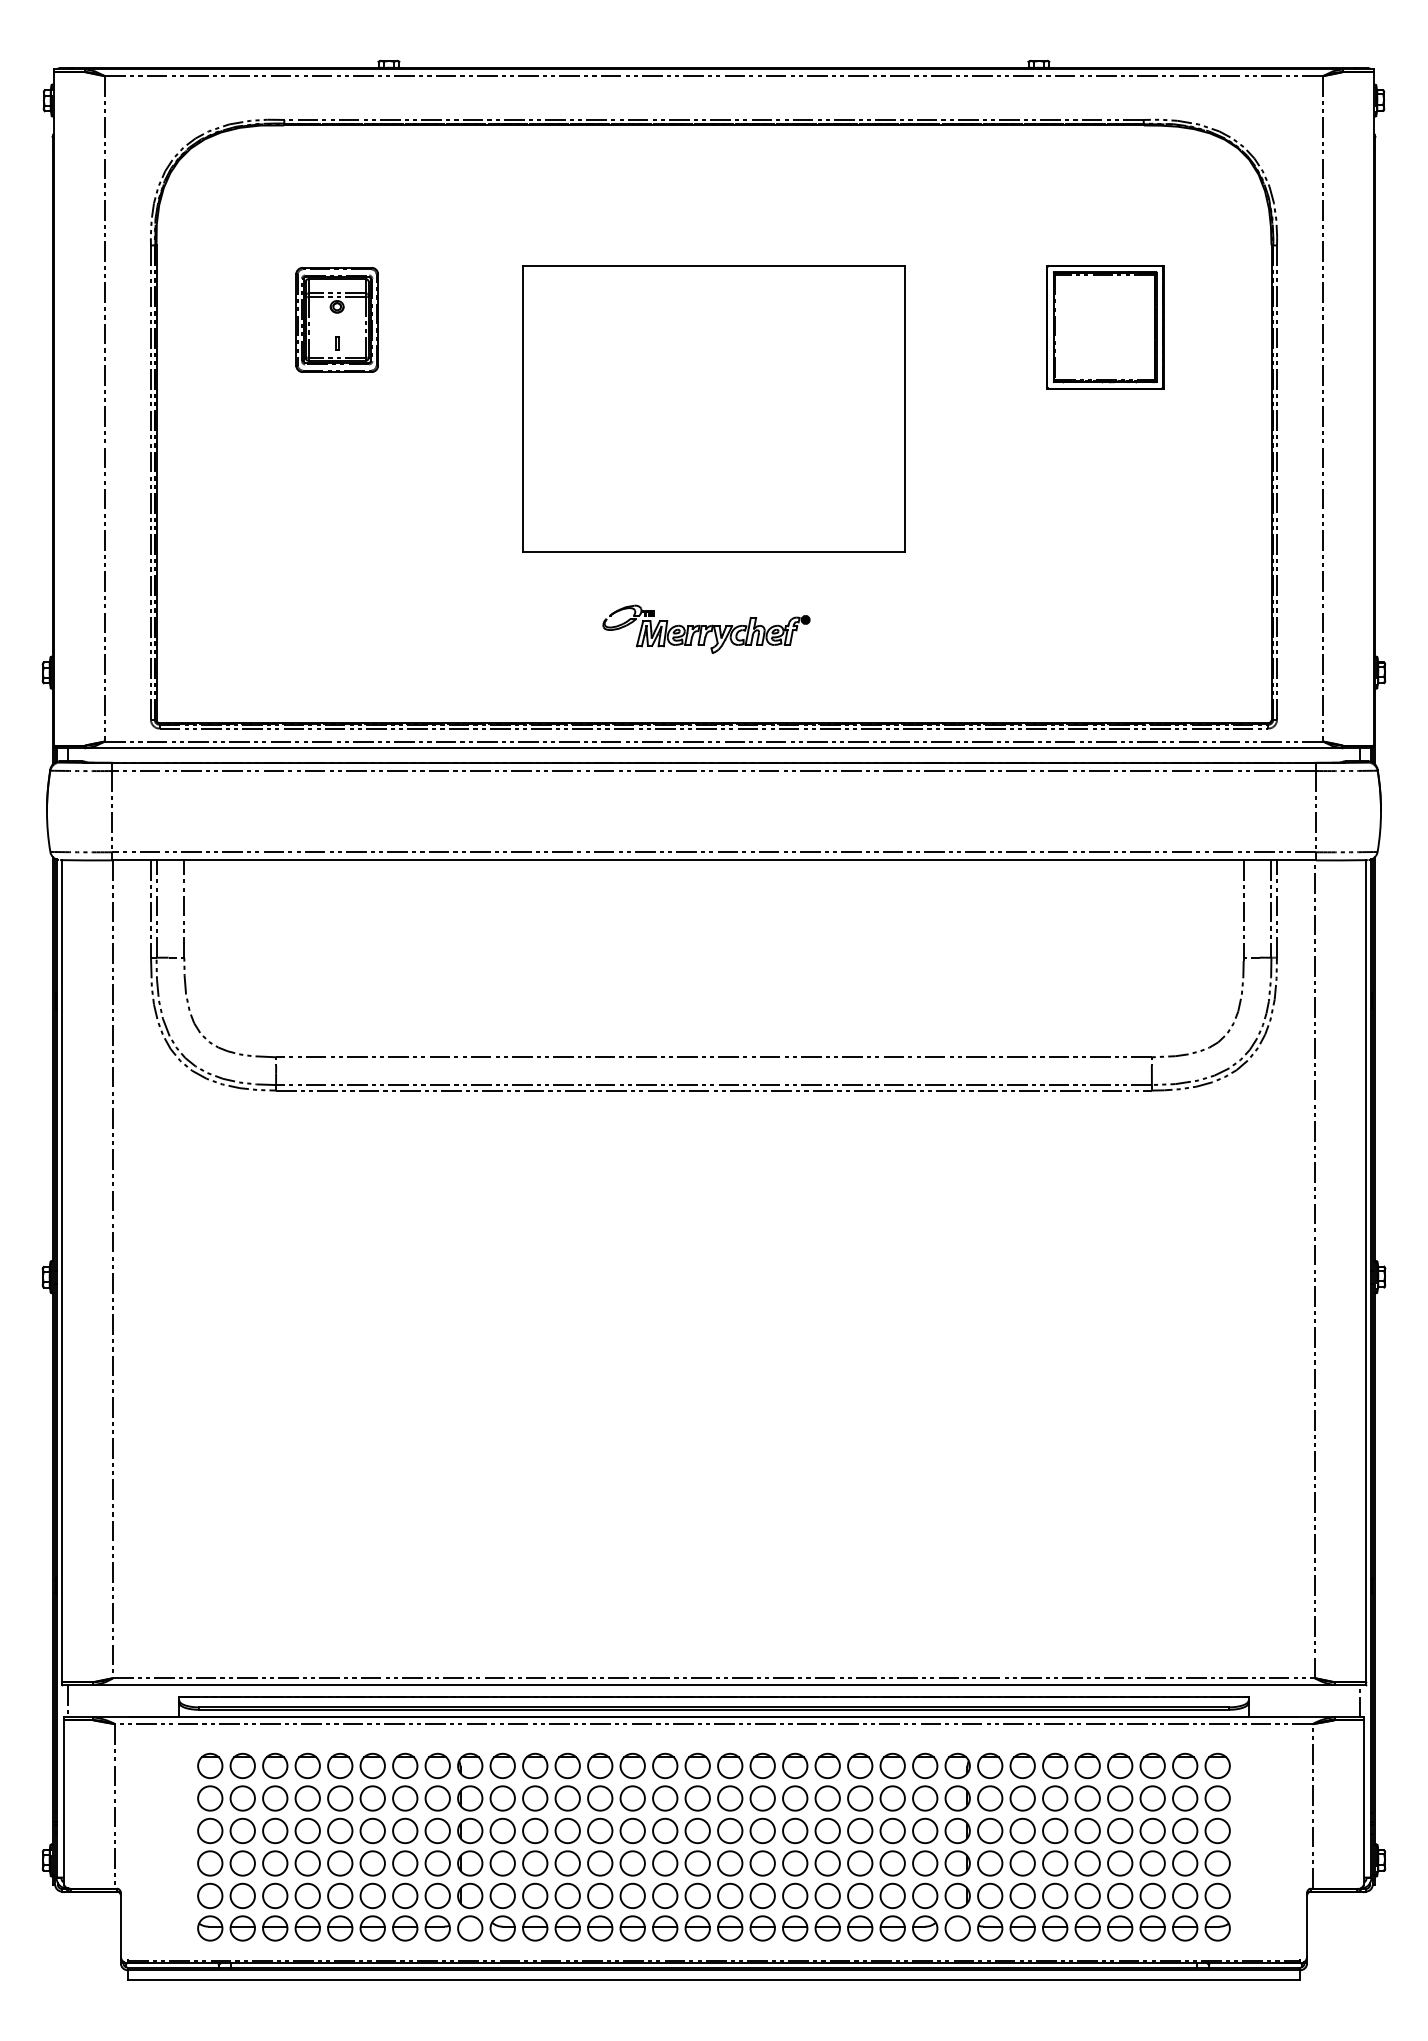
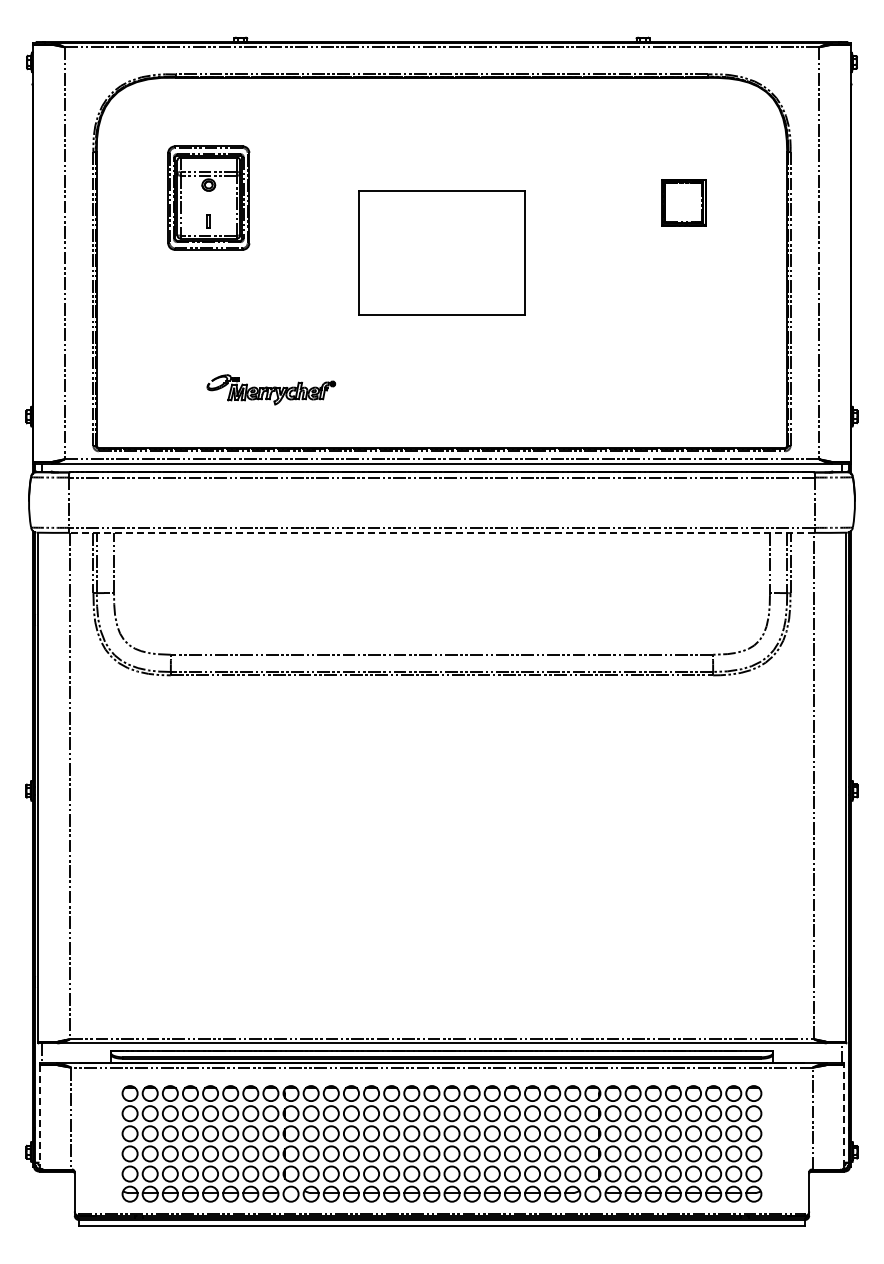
part: (336, 320) -> (208, 198), size x1.6
part: (1104, 326) -> (683, 202), size x0.6
part: (713, 409) -> (441, 253), size x0.7
part: (706, 628) -> (271, 389), moved
line: (714, 859) -> (442, 532), solid -> dashed
line: (63, 1803) -> (39, 1116), solid -> dashed
line: (1364, 1803) -> (844, 1116), solid -> dashed

